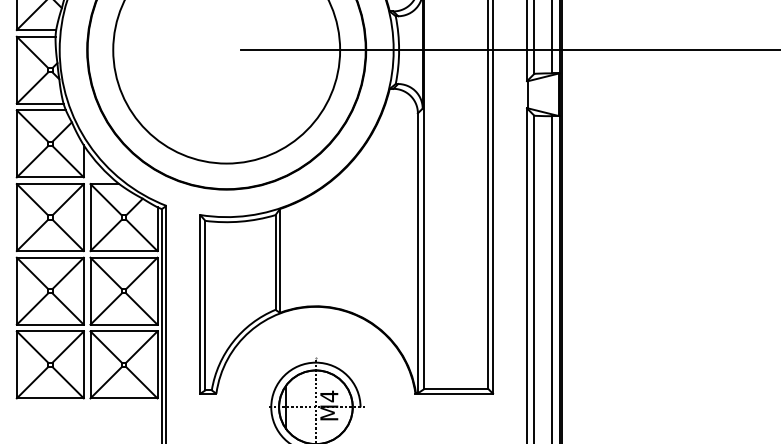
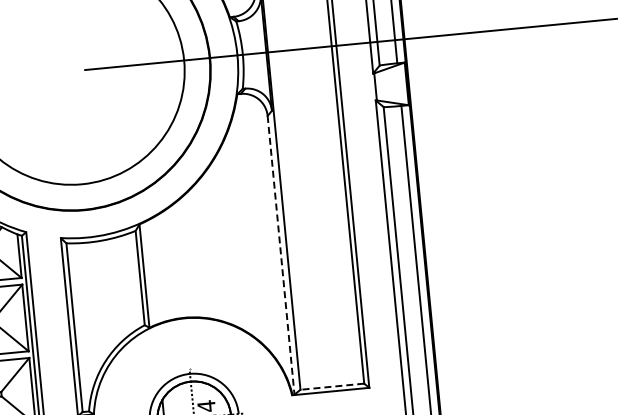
line: (417, 253) -> (280, 255), solid -> dashed
line: (455, 389) -> (331, 387), solid -> dashed

